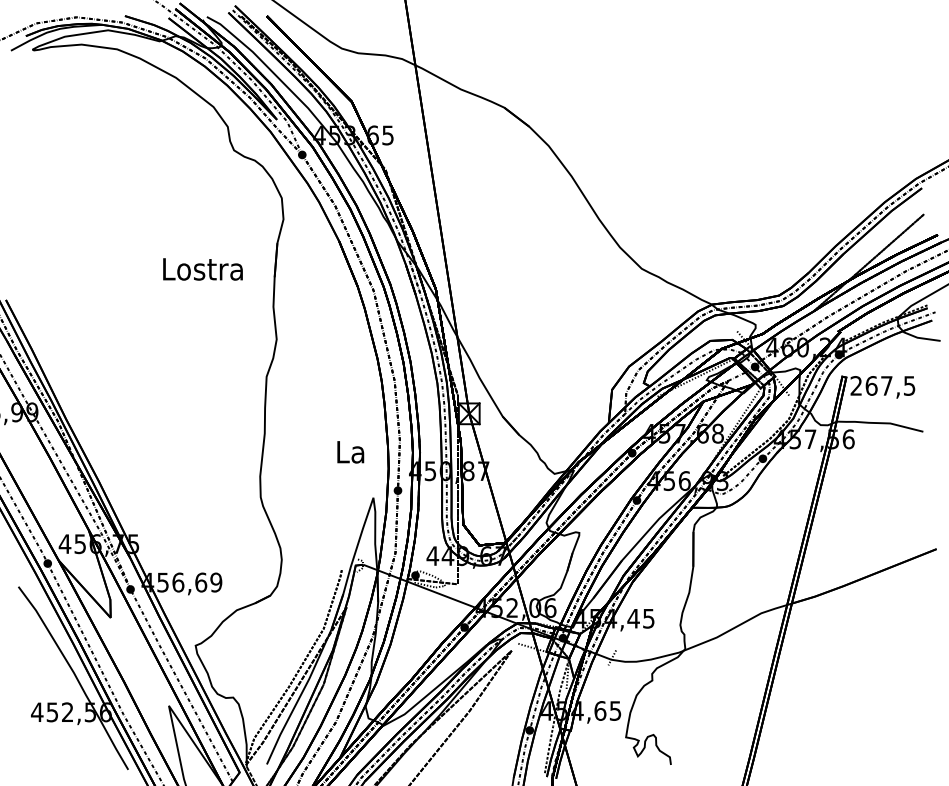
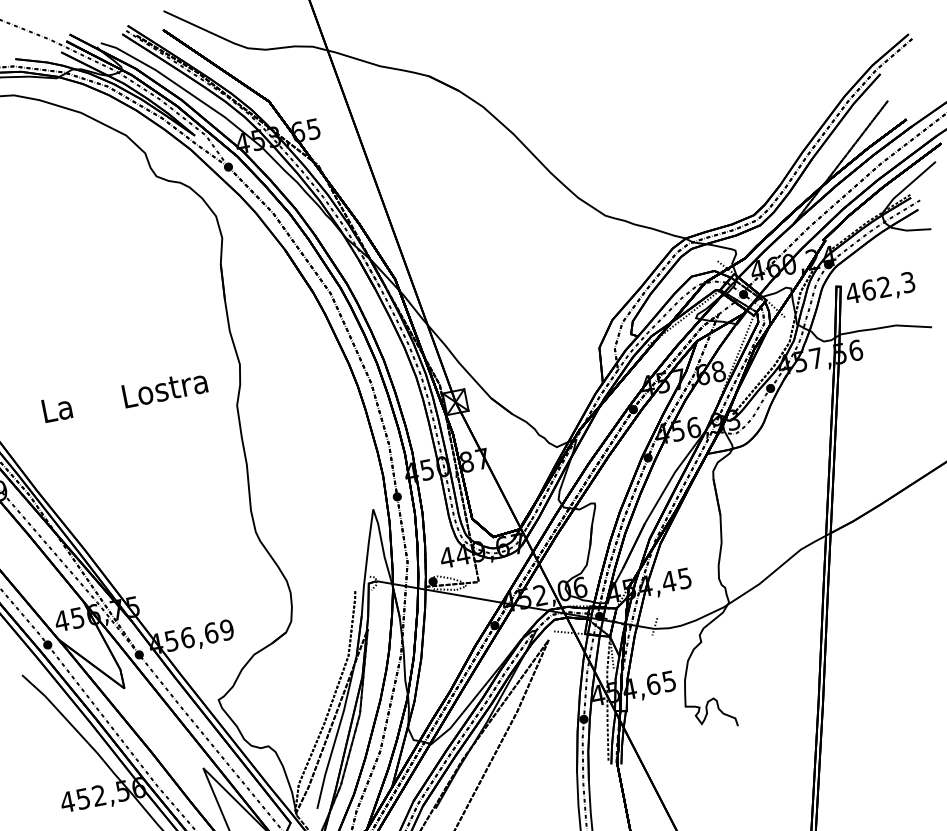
text: (202, 269) -> (164, 389), moved
text: (882, 385) -> (880, 287), 267,5 -> 462,3
text: (350, 452) -> (57, 409), moved

